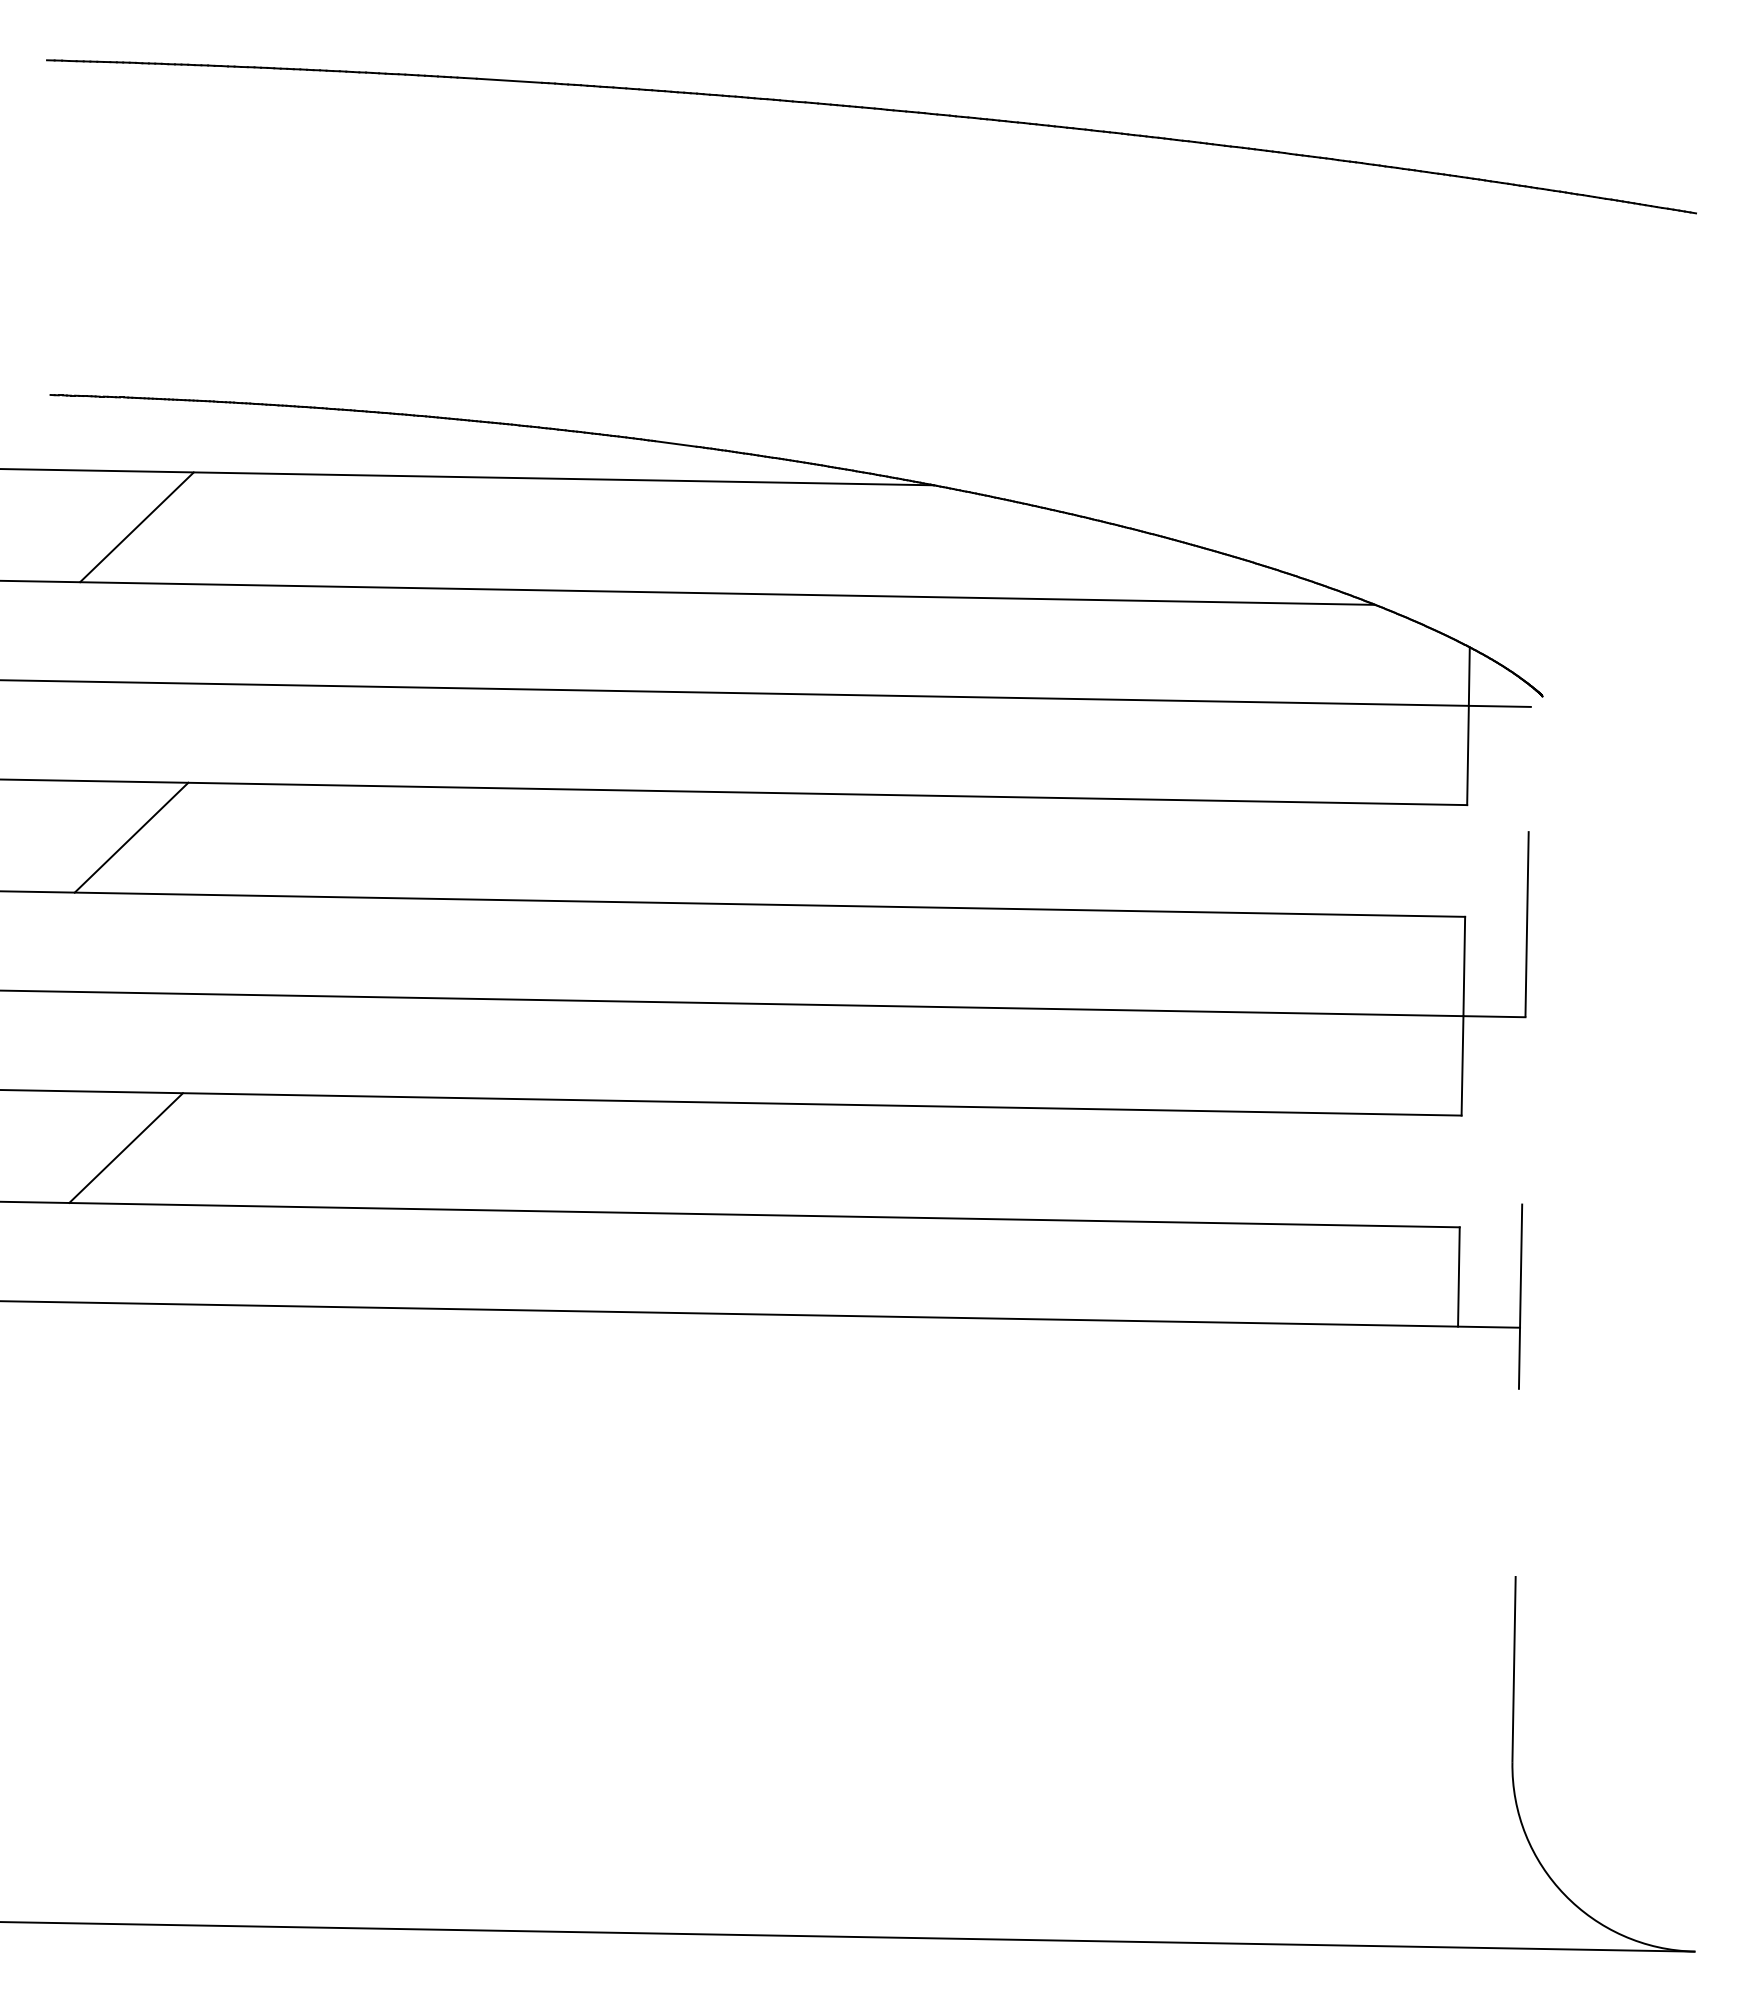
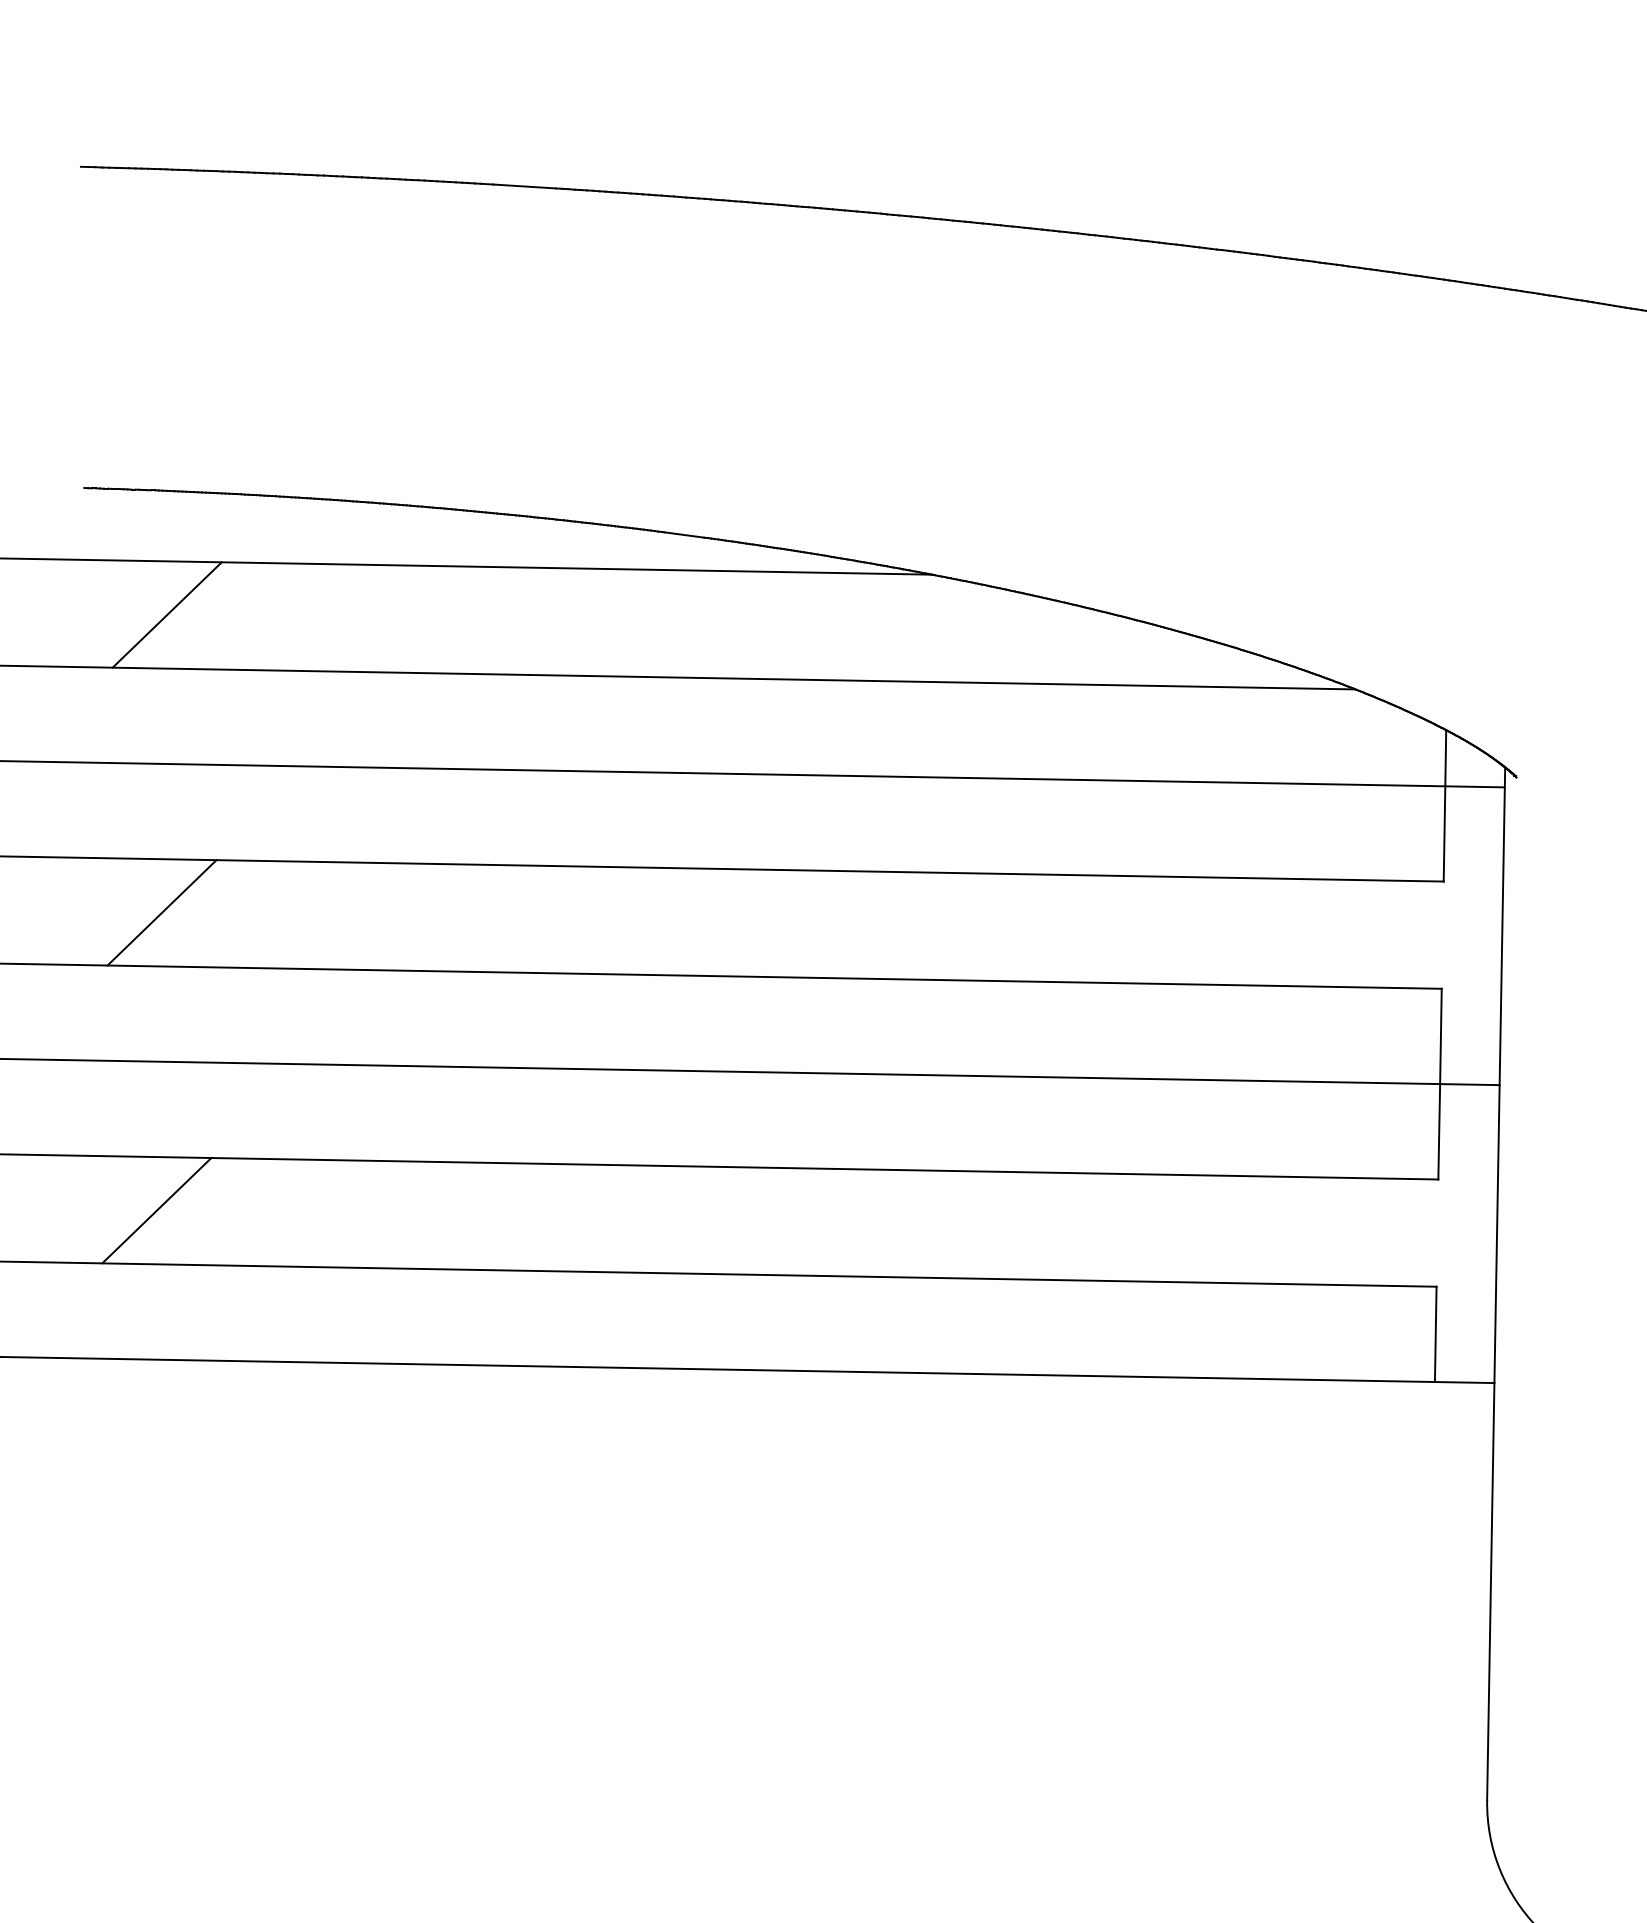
line: (1521, 1223) -> (1495, 1283), dashed -> solid

